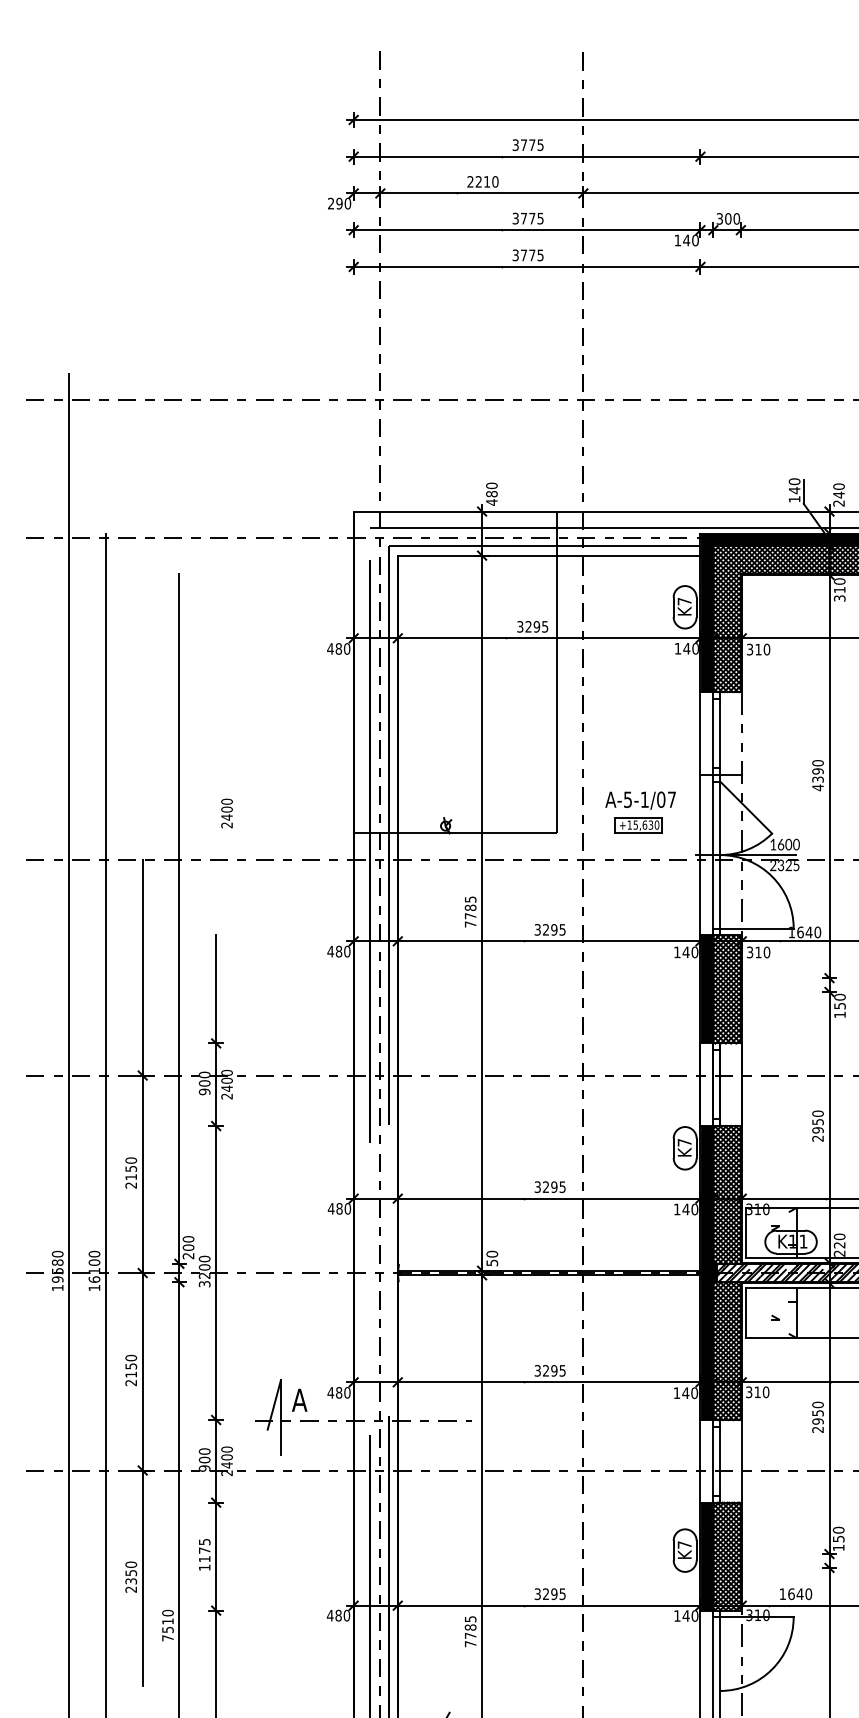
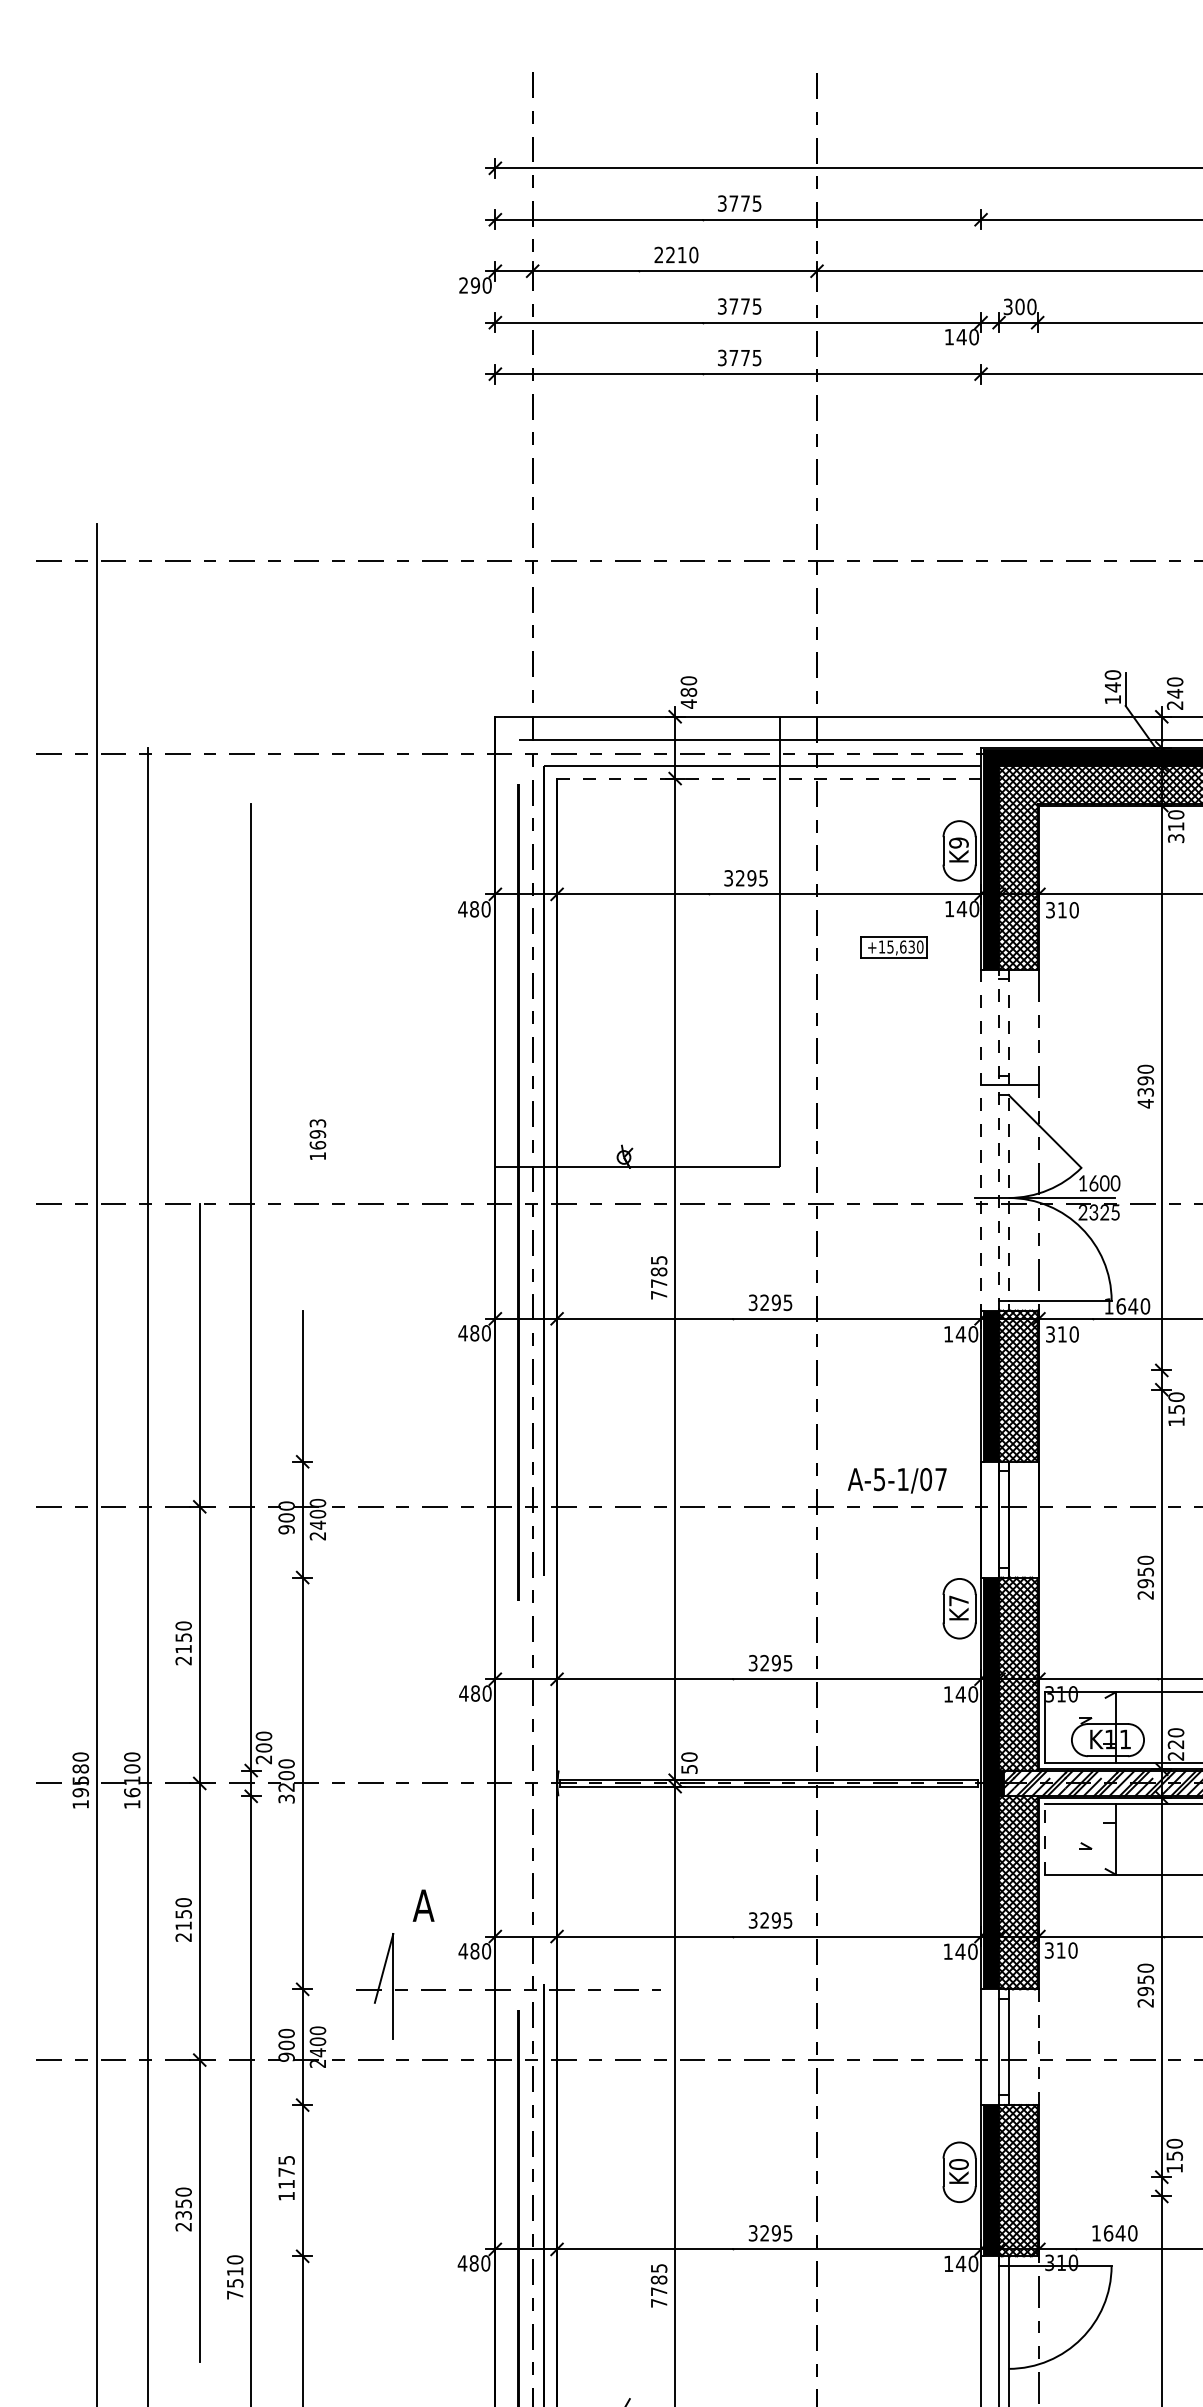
line: (549, 555) -> (769, 778), solid -> dashed
text: (684, 601) -> (958, 842), K7 -> K9
text: (640, 800) -> (896, 1480), moved
text: (226, 813) -> (317, 1139), 2400 -> 1693
line: (713, 813) -> (999, 1139), solid -> dashed
line: (700, 814) -> (981, 1140), solid -> dashed
line: (720, 814) -> (1008, 1140), solid -> dashed
part: (637, 825) -> (893, 947), moved
line: (746, 1312) -> (1045, 1838), solid -> dashed
text: (299, 1400) -> (423, 1905), moved
line: (741, 1461) -> (1038, 2047), solid -> dashed
text: (684, 1545) -> (958, 2164), K7 -> K0

